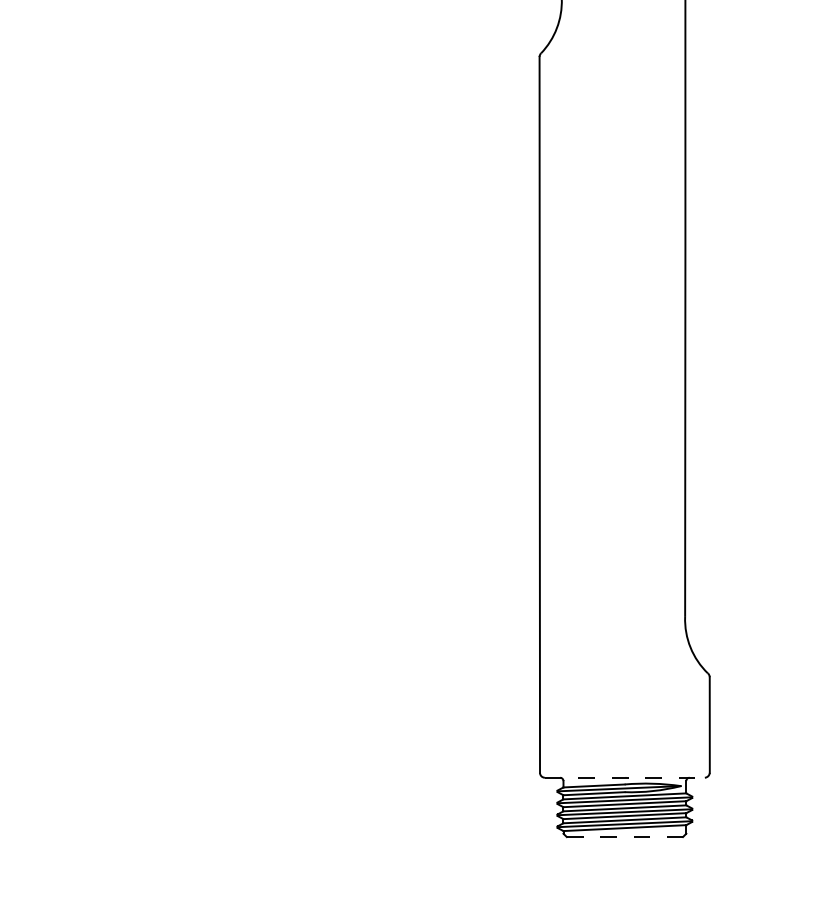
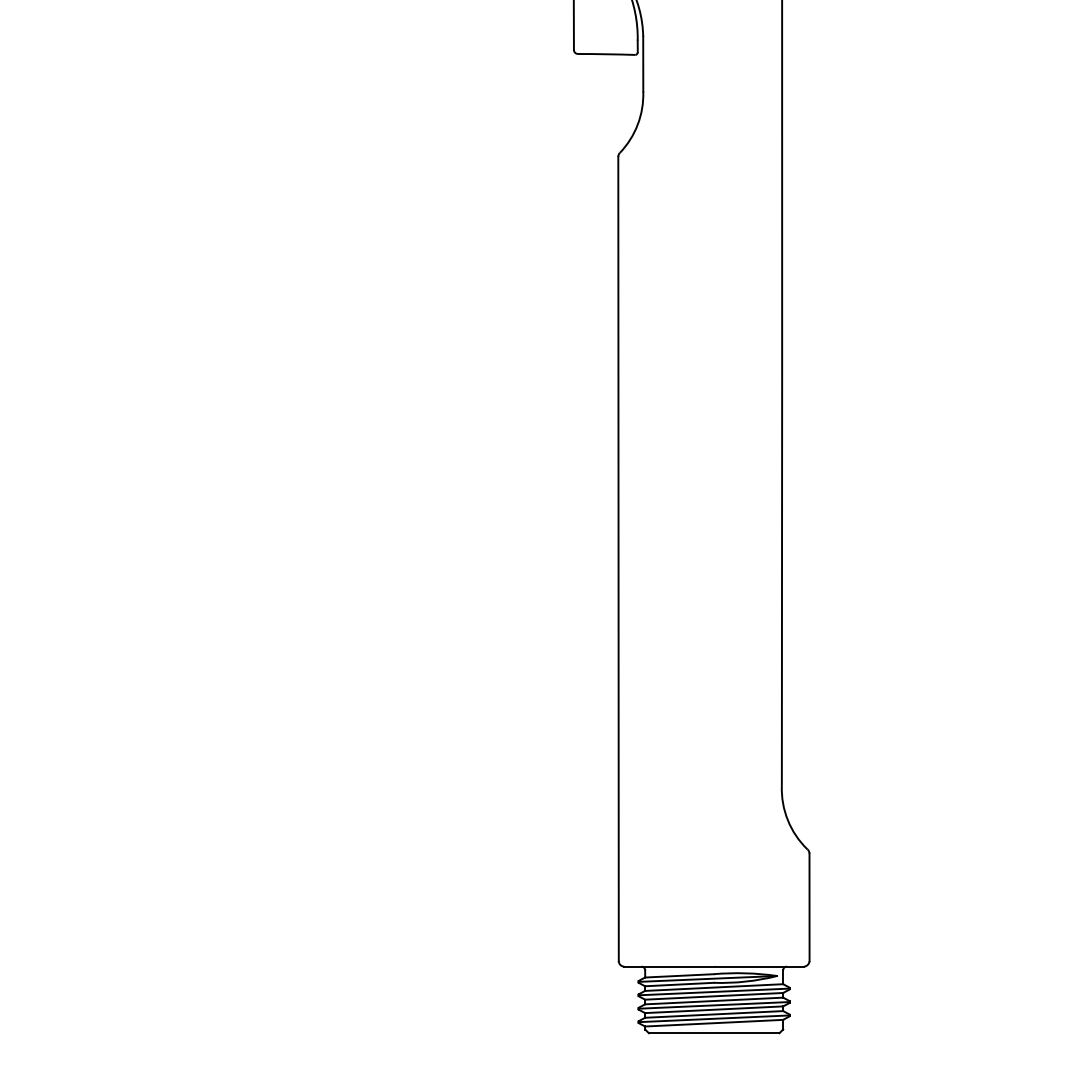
line: (625, 777) -> (714, 966), dashed -> solid
line: (625, 837) -> (714, 1033), dashed -> solid

